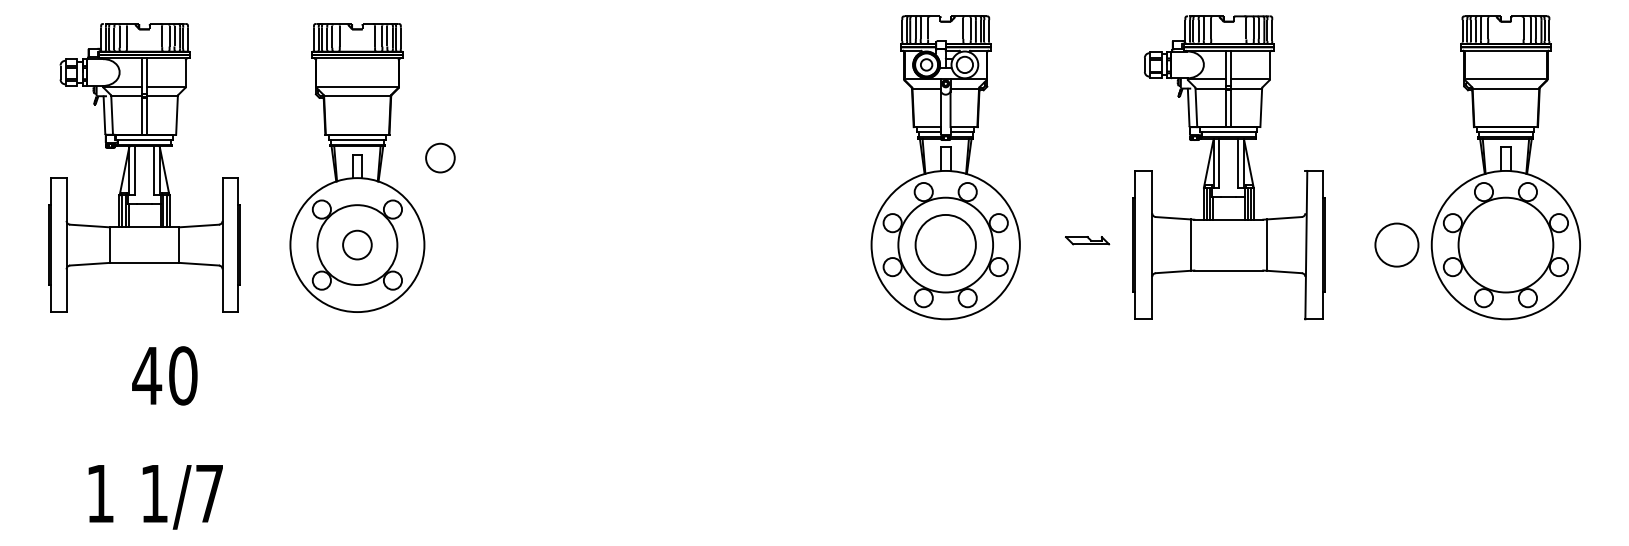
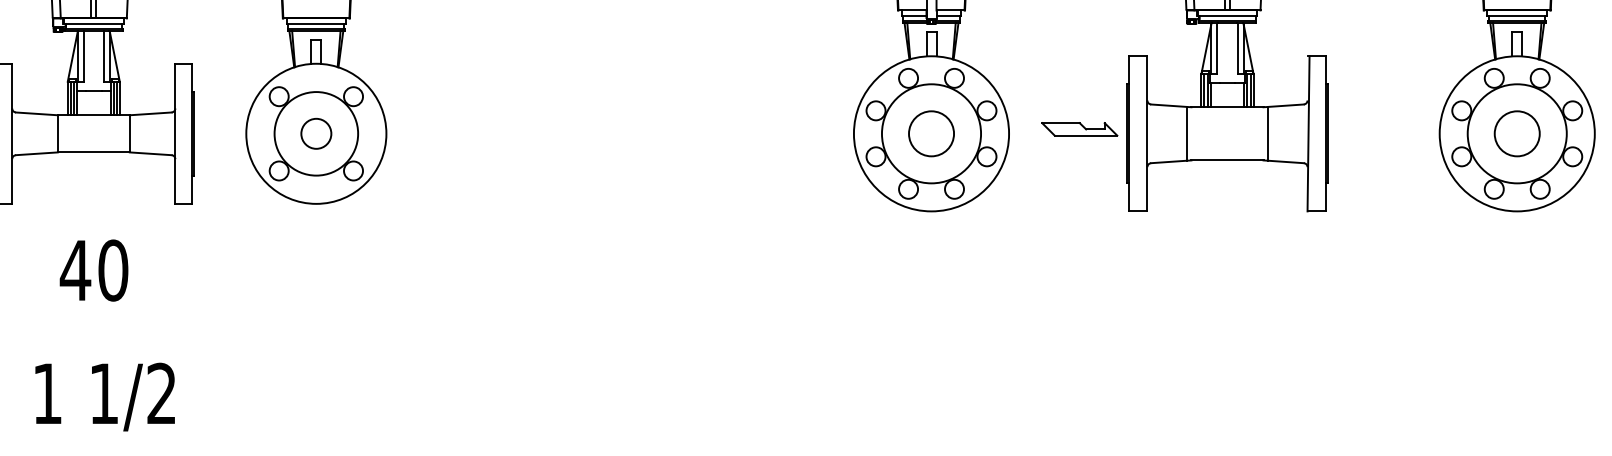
circle: (440, 157) -> (403, 42), removed
part: (1087, 240) -> (1079, 129), size x1.67
circle: (945, 244) -> (931, 133), size x0.71
circle: (1396, 244) -> (1516, 133), moved
text: (164, 375) -> (93, 270), moved
text: (209, 493) -> (161, 393), 1/7 -> 1/2

